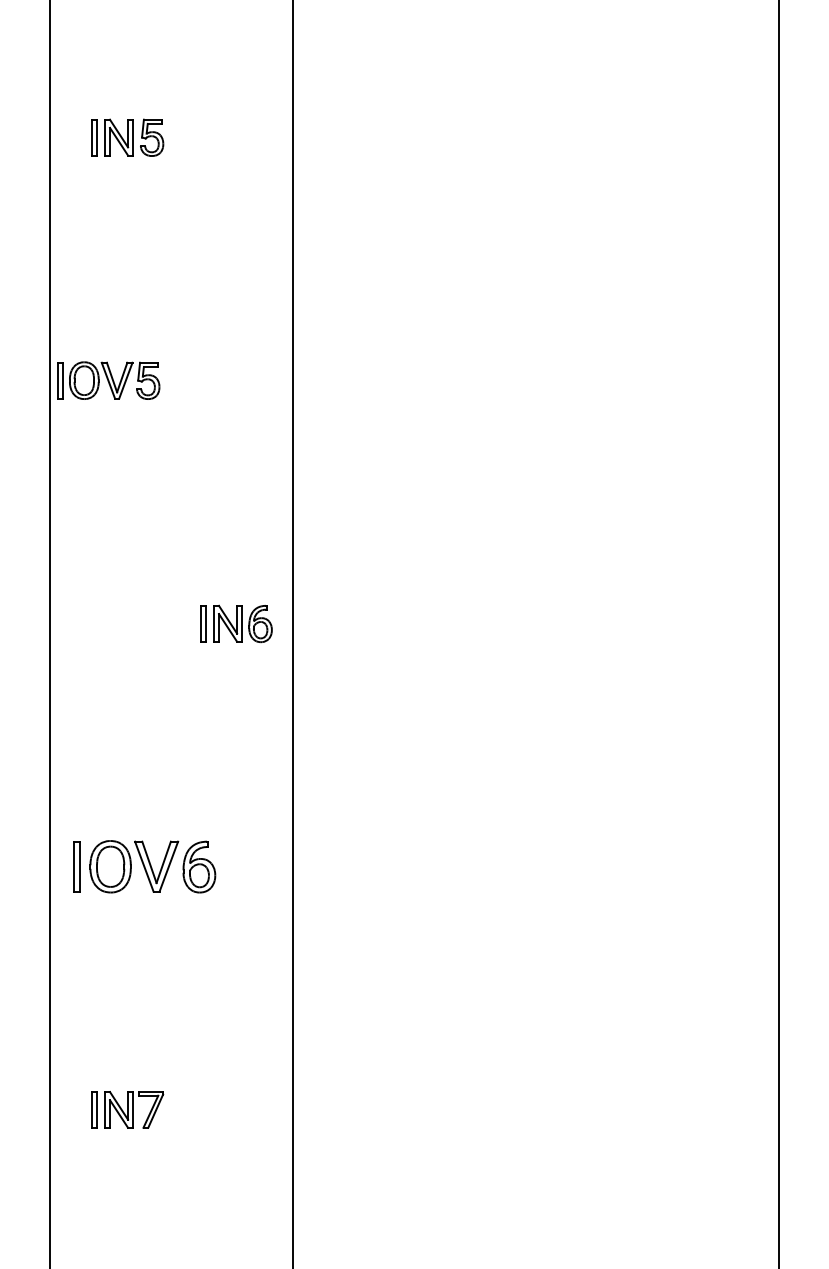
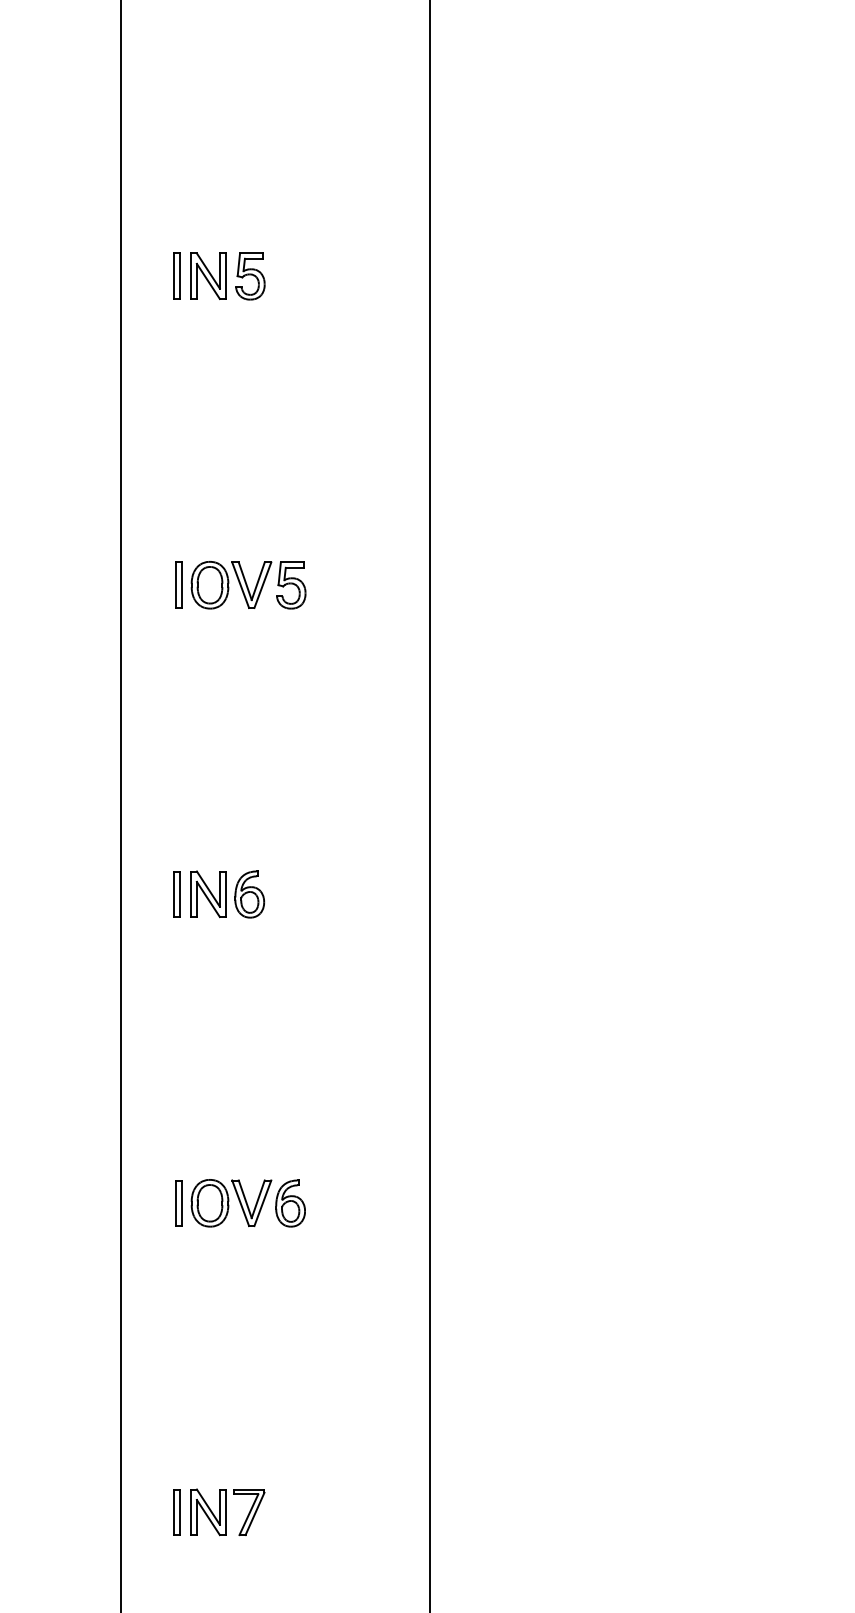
part: (108, 380) -> (240, 585), moved
part: (236, 623) -> (219, 893), moved
part: (144, 866) -> (240, 1202), size x0.71

